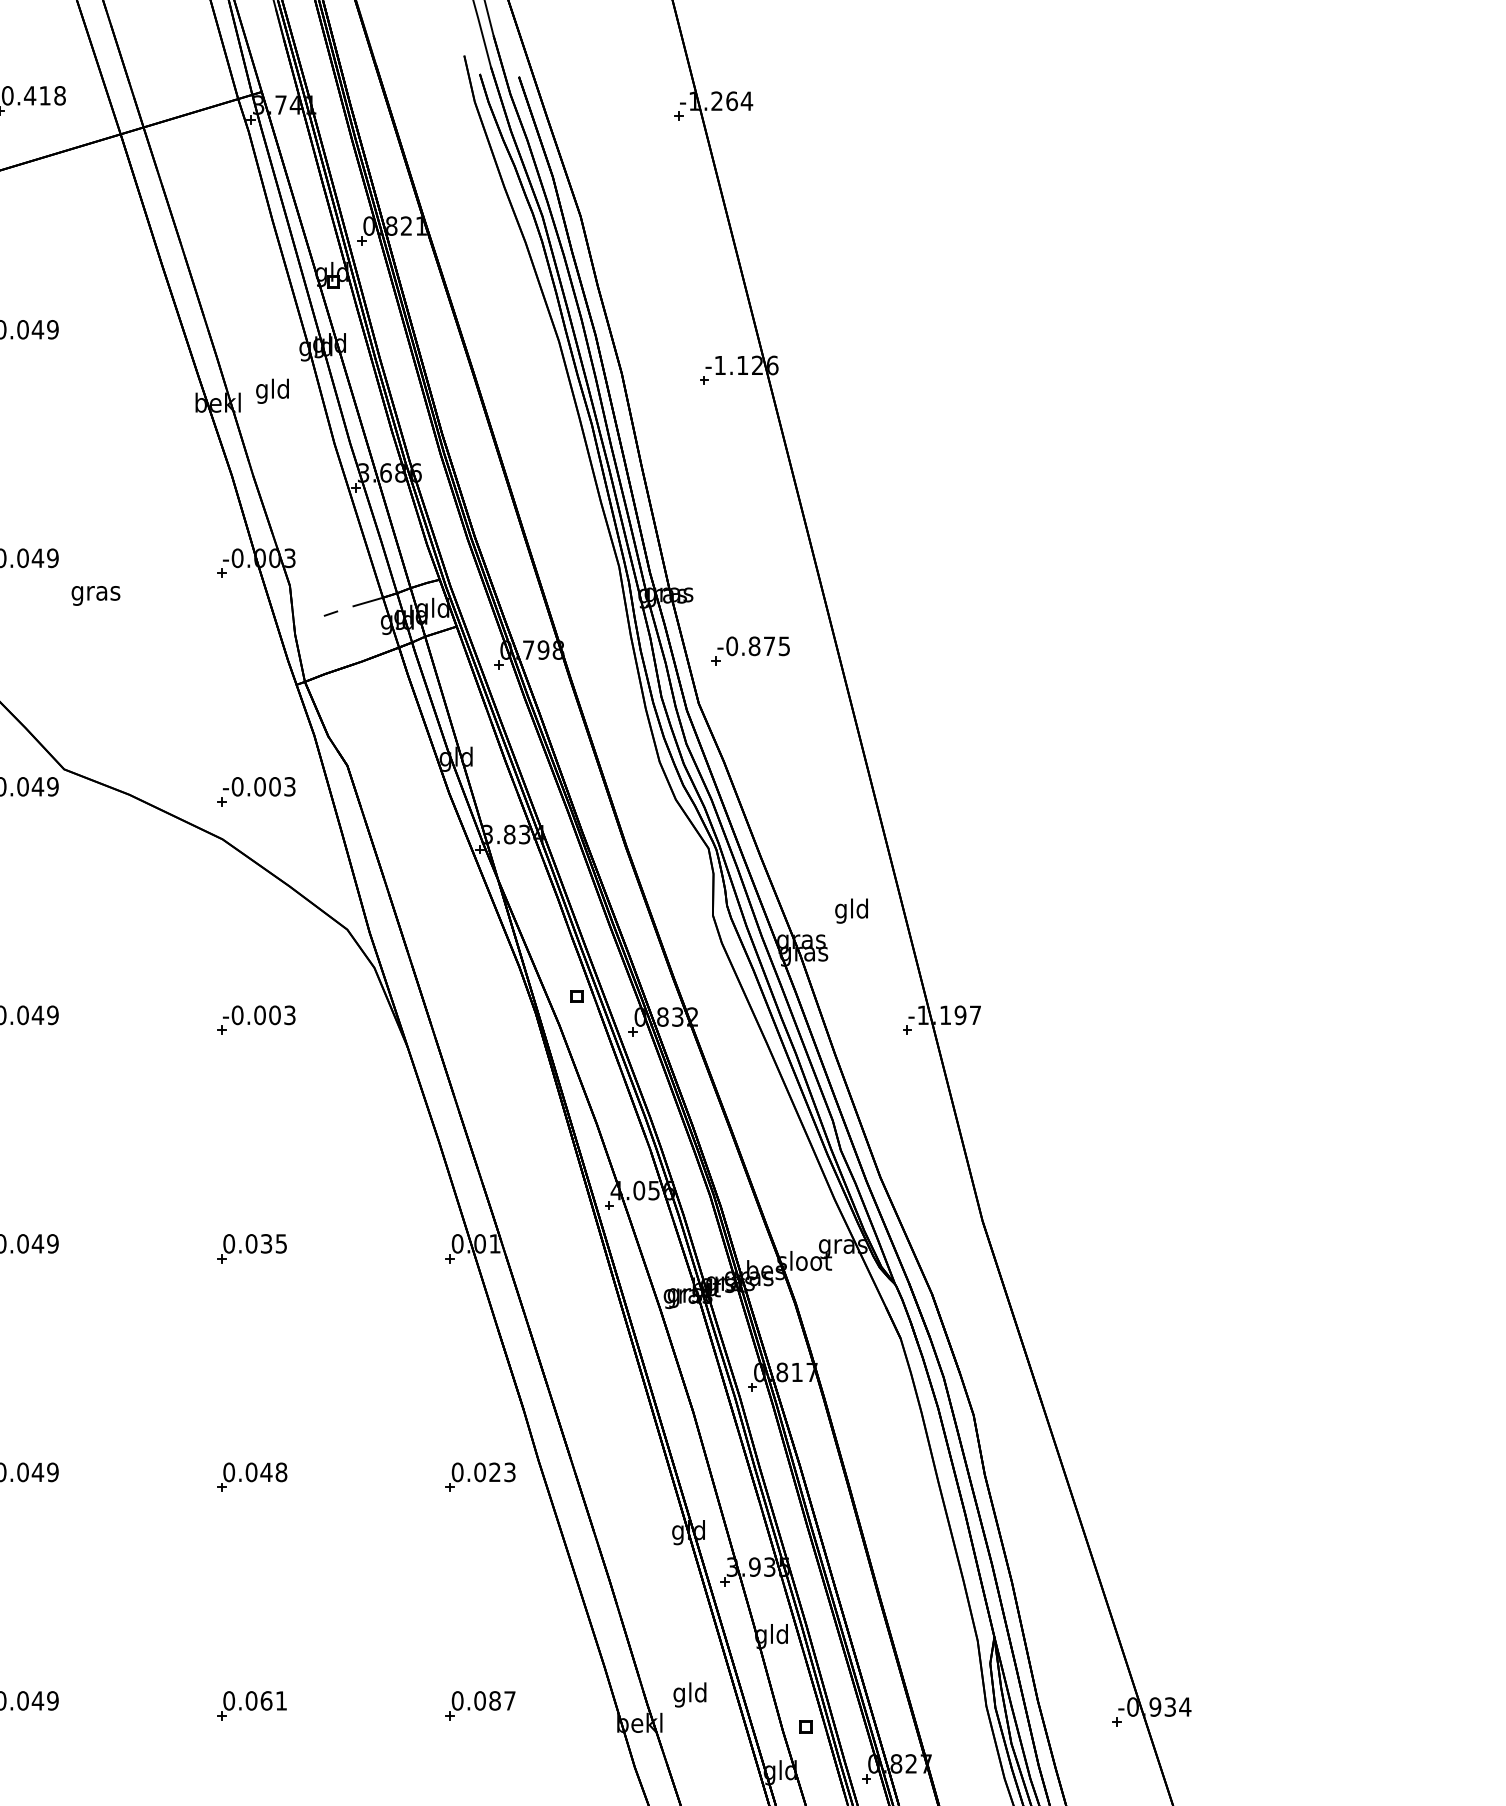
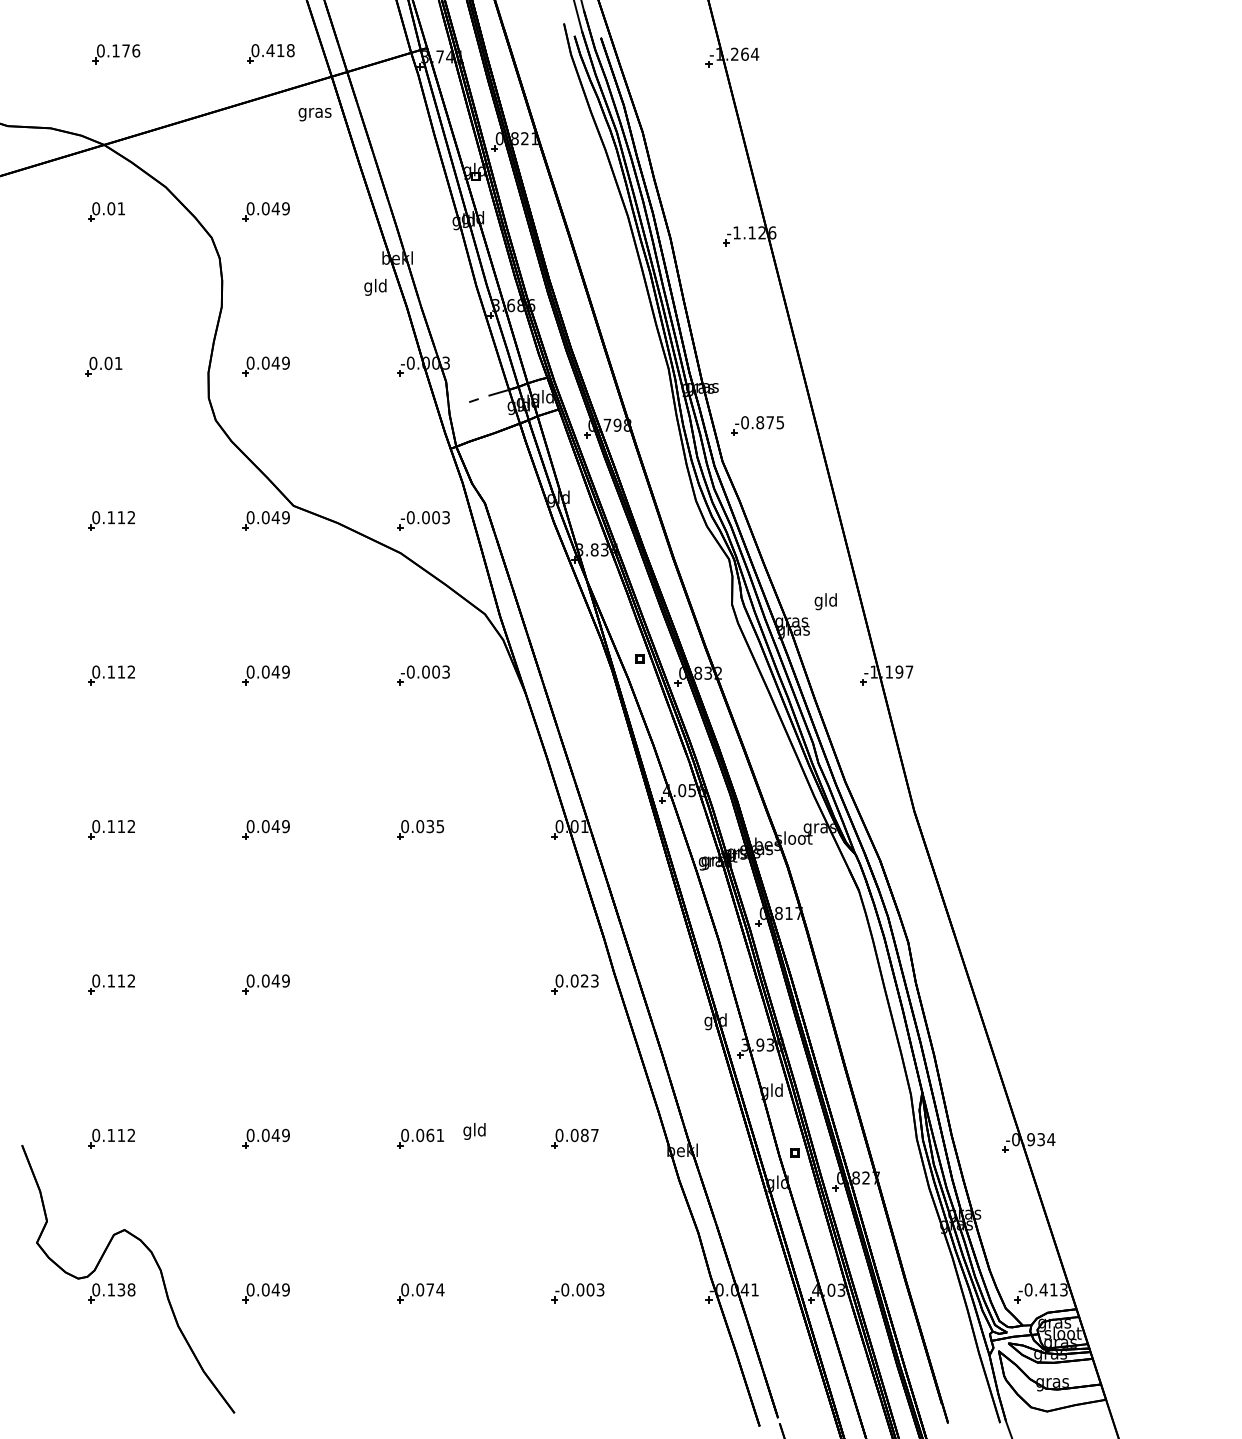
text: (272, 390) -> (375, 286), moved
text: (95, 595) -> (314, 114), moved
part: (251, 1477) -> (420, 984), removed
text: (689, 1695) -> (474, 1131), moved

